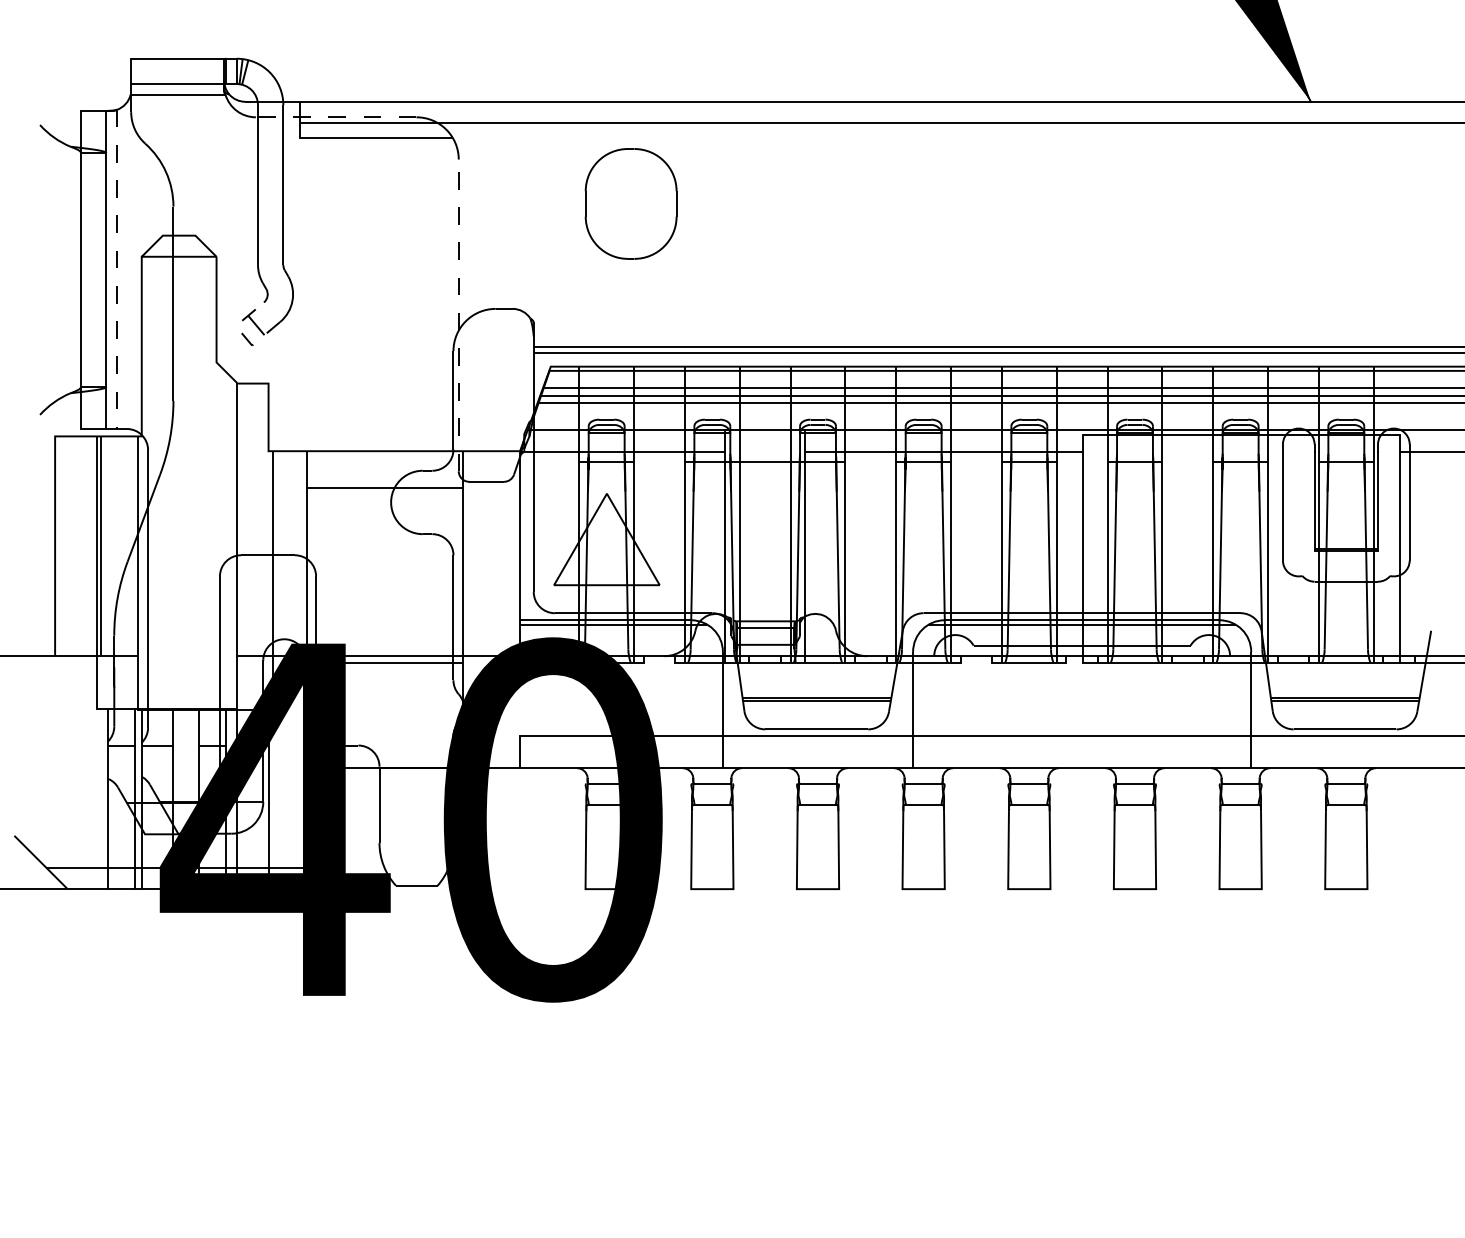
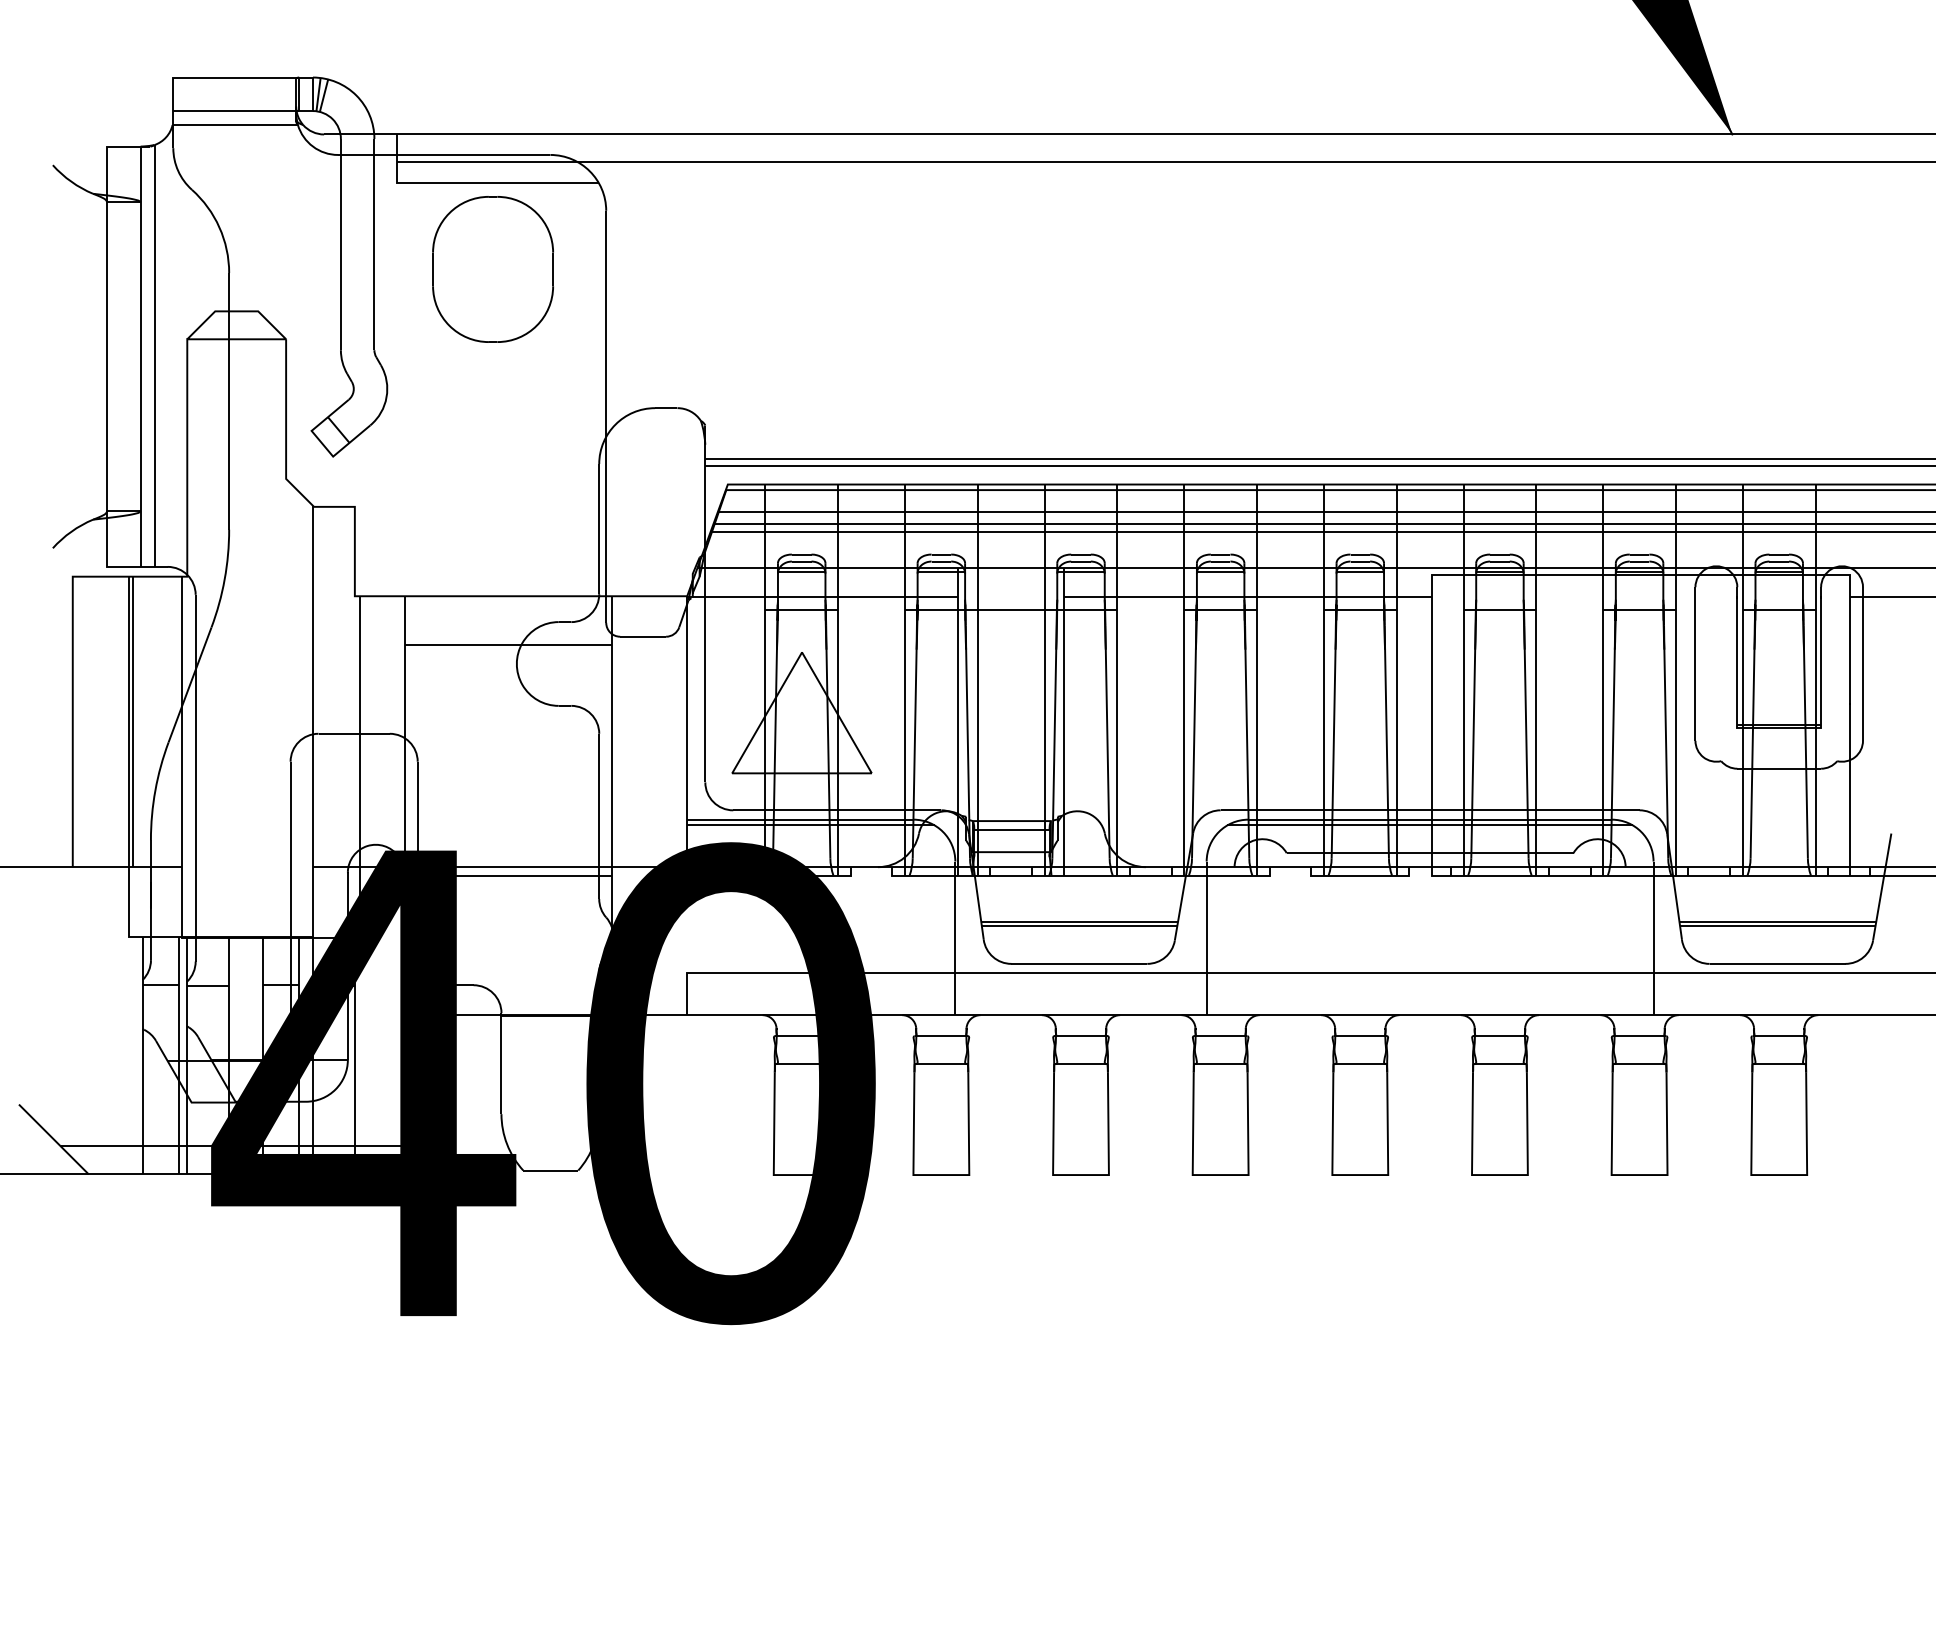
line: (335, 117) -> (443, 155), dashed -> solid
part: (630, 203) -> (492, 268), moved
line: (117, 269) -> (155, 356), dashed -> solid
line: (458, 315) -> (605, 416), dashed -> solid
line: (244, 335) -> (323, 443), dashed -> solid

